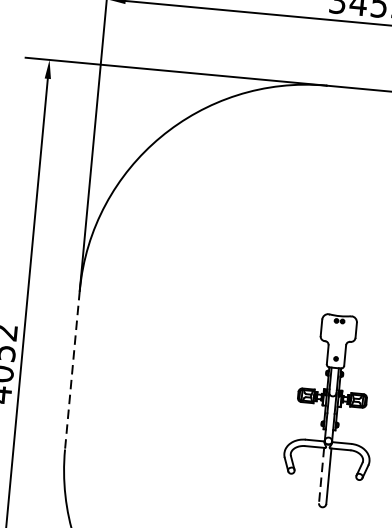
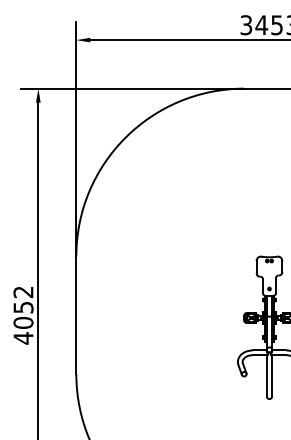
line: (72, 370) -> (76, 315), dashed -> solid
line: (321, 475) -> (266, 375), dashed -> solid

